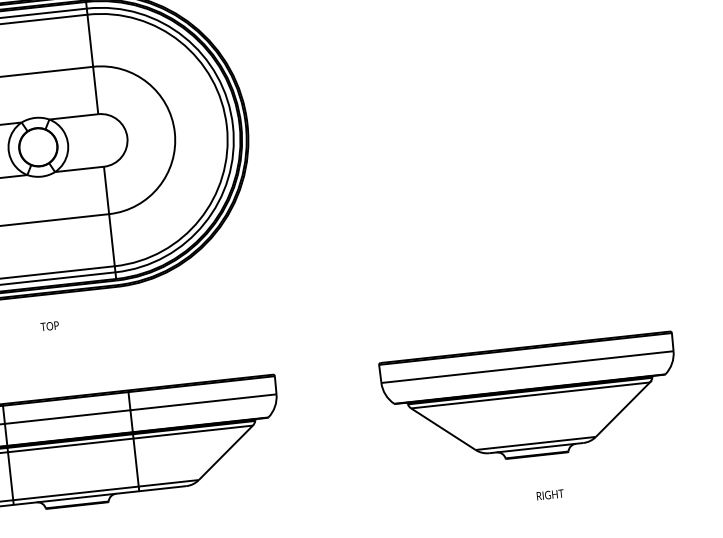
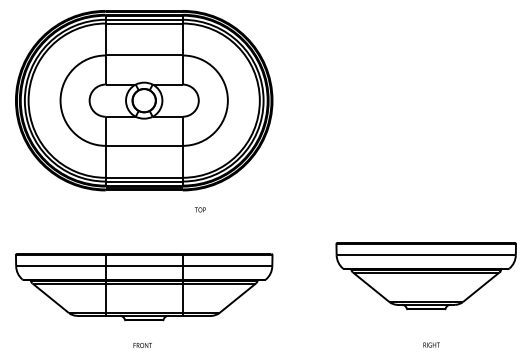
text: (49, 325) -> (200, 209), moved
part: (530, 402) -> (425, 276), moved

